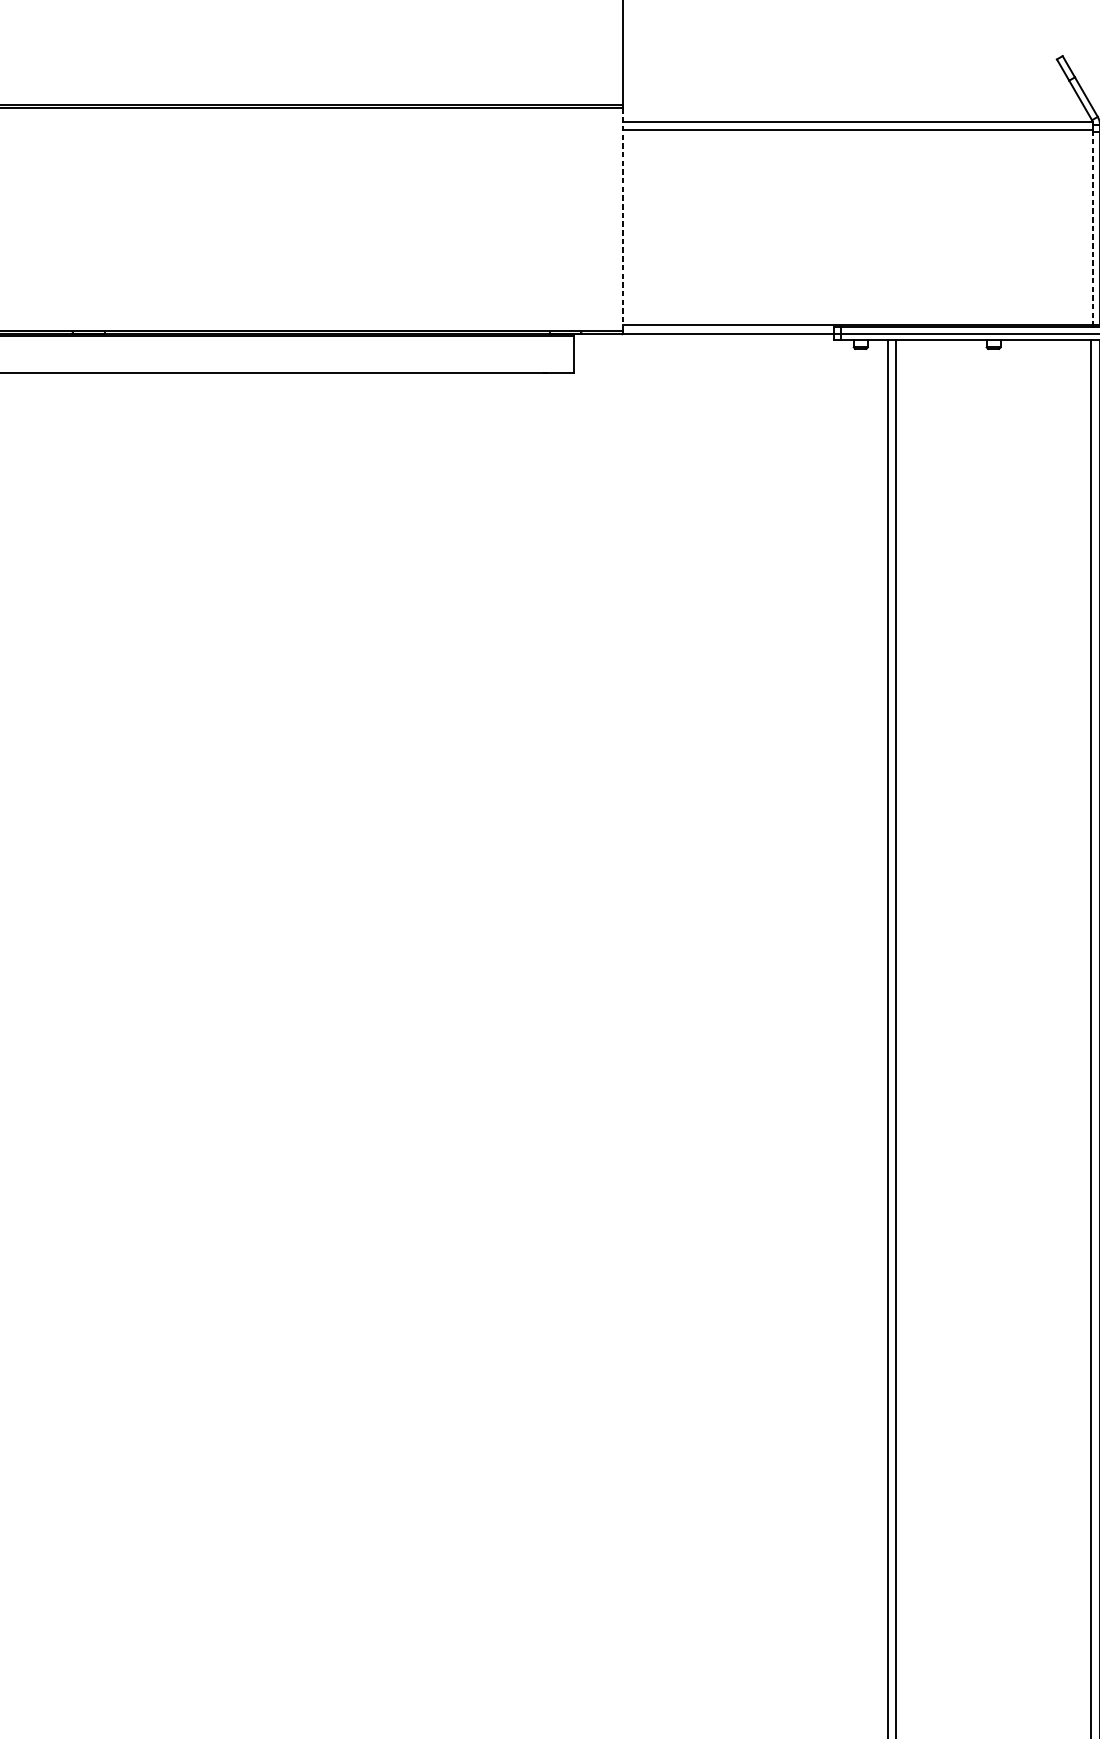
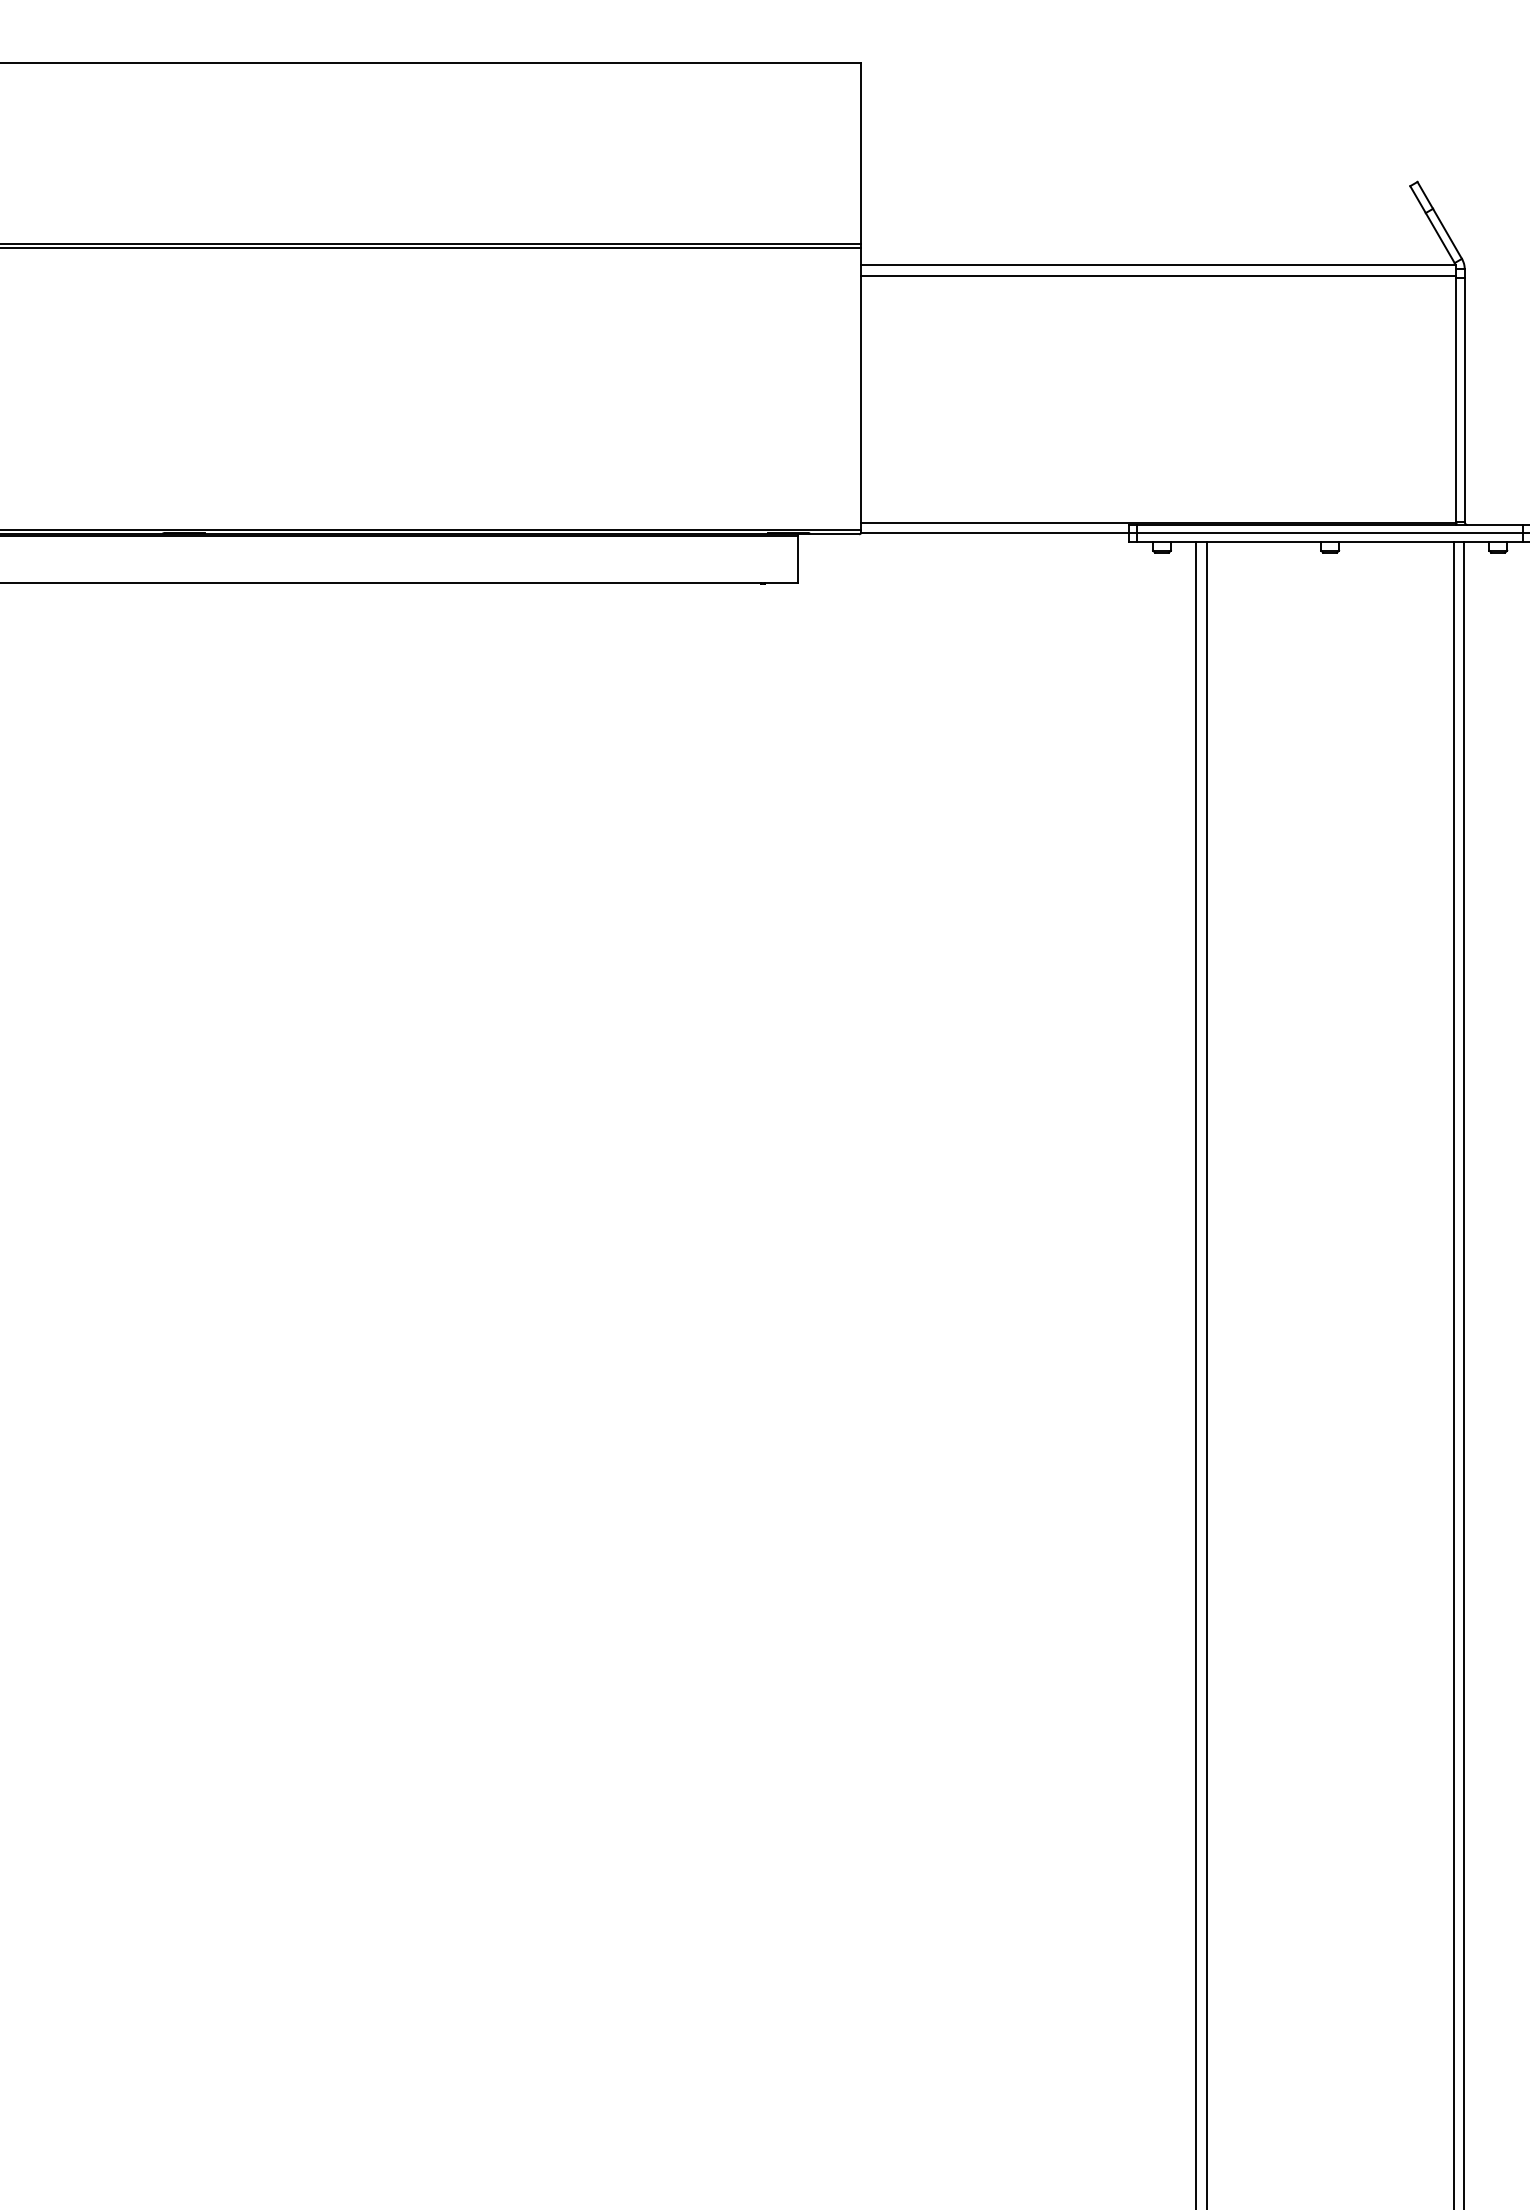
line: (623, 220) -> (861, 389), dashed -> solid
line: (1093, 227) -> (1456, 399), dashed -> solid

